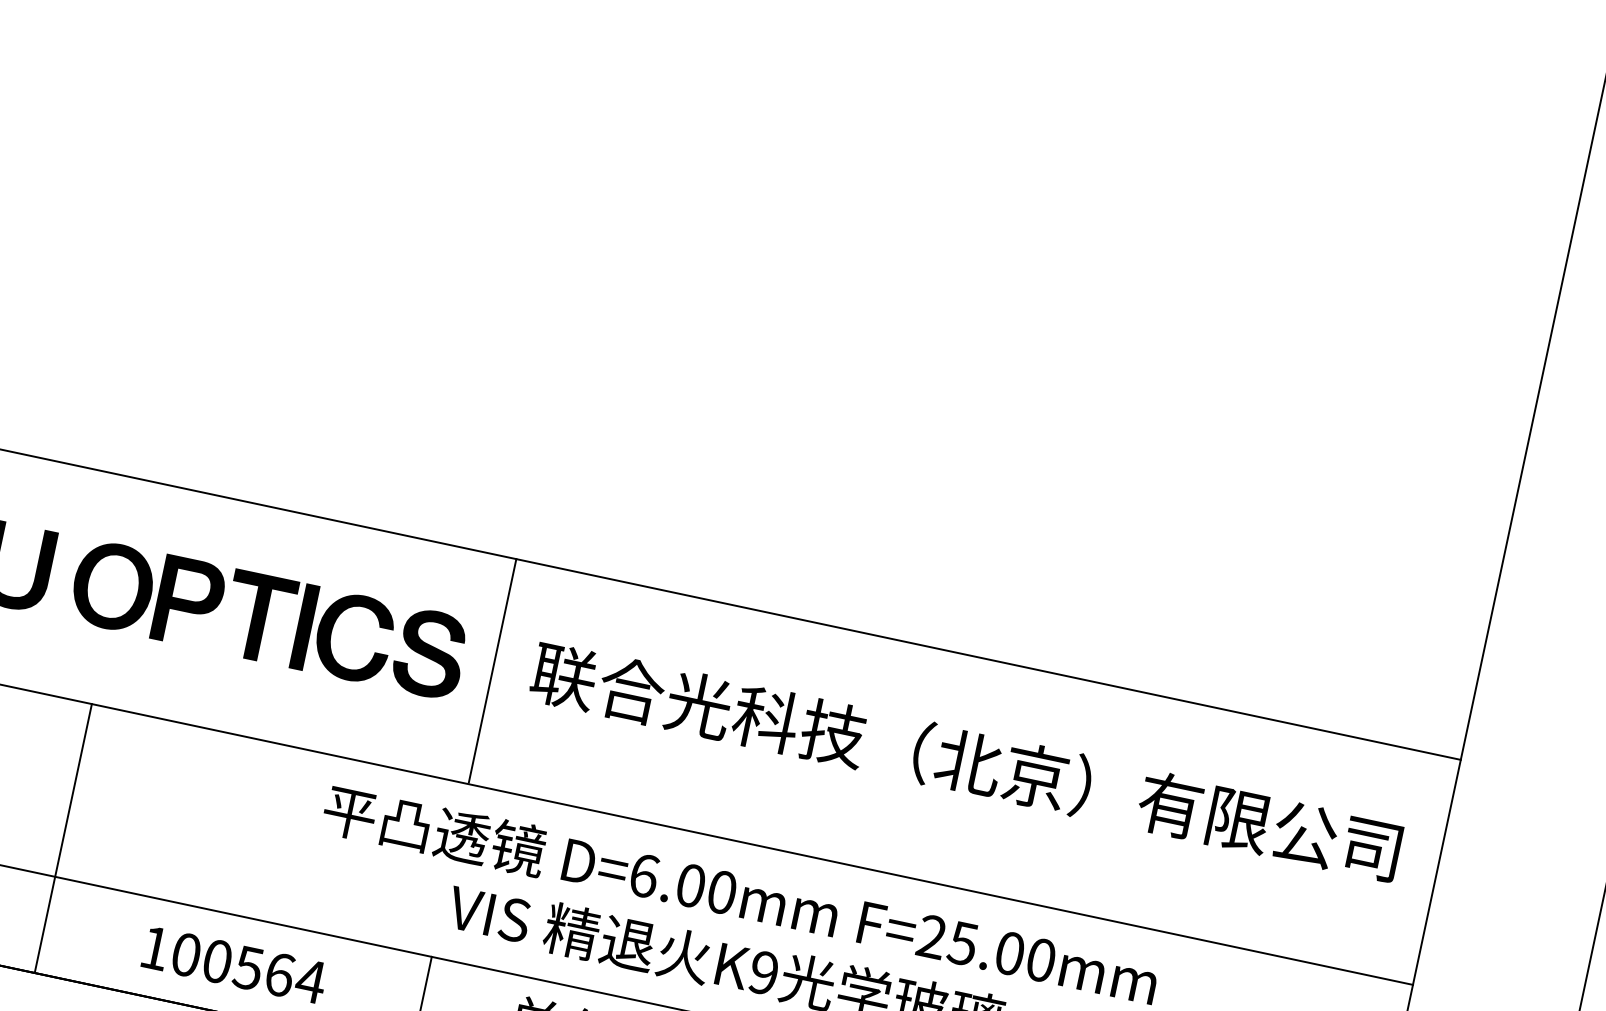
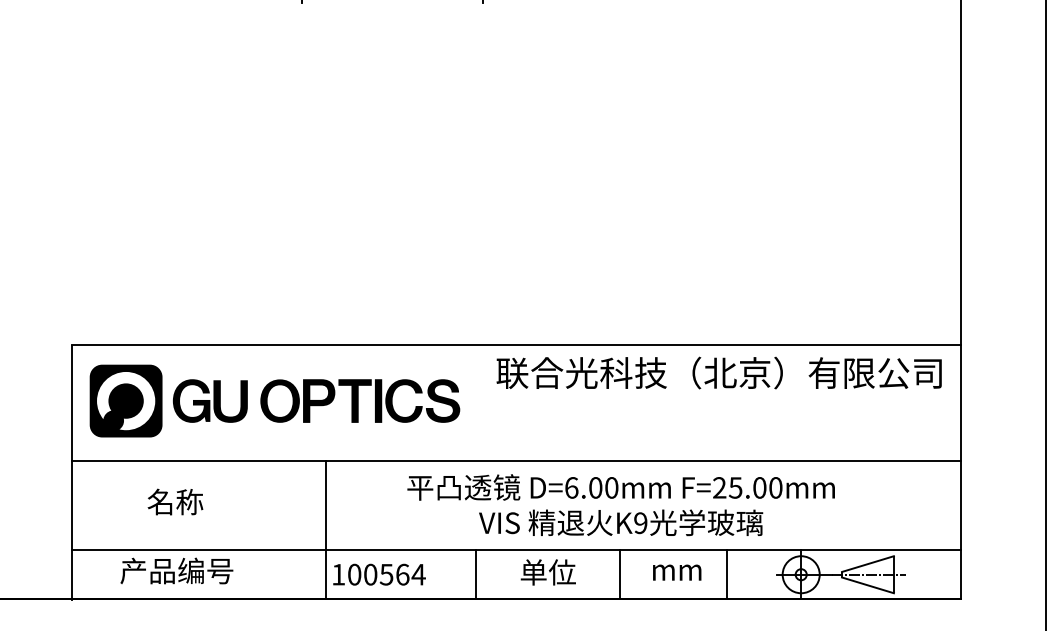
line: (492, 670) -> (475, 402), removed
text: (965, 760) -> (718, 372), moved
line: (62, 838) -> (325, 530), moved

